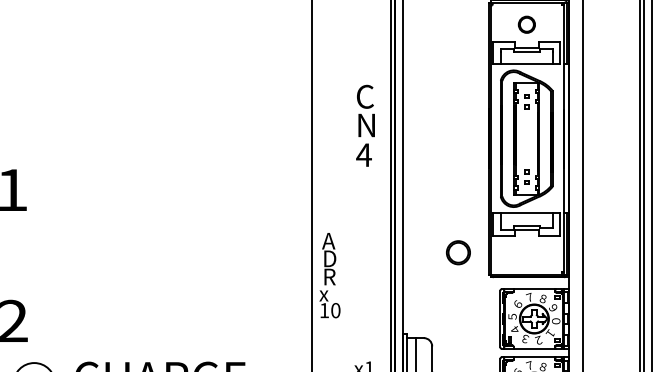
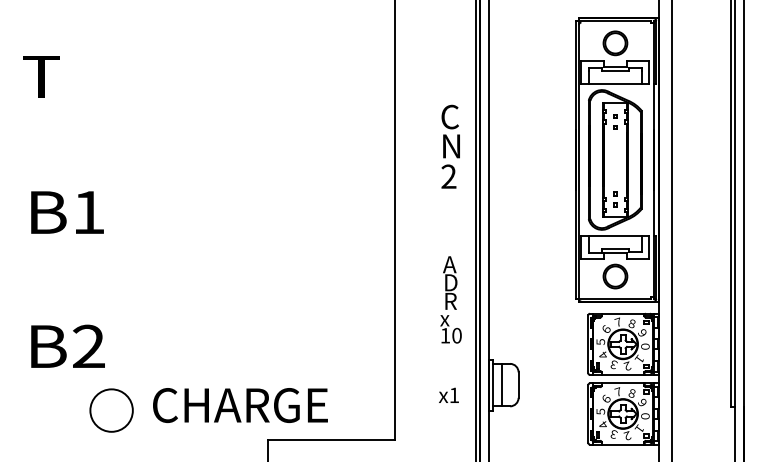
part: (526, 24) -> (615, 43), size x1.43
text: (363, 154) -> (448, 176), 4 -> 2
part: (458, 252) -> (615, 276), moved
text: (329, 275) -> (450, 299), moved

